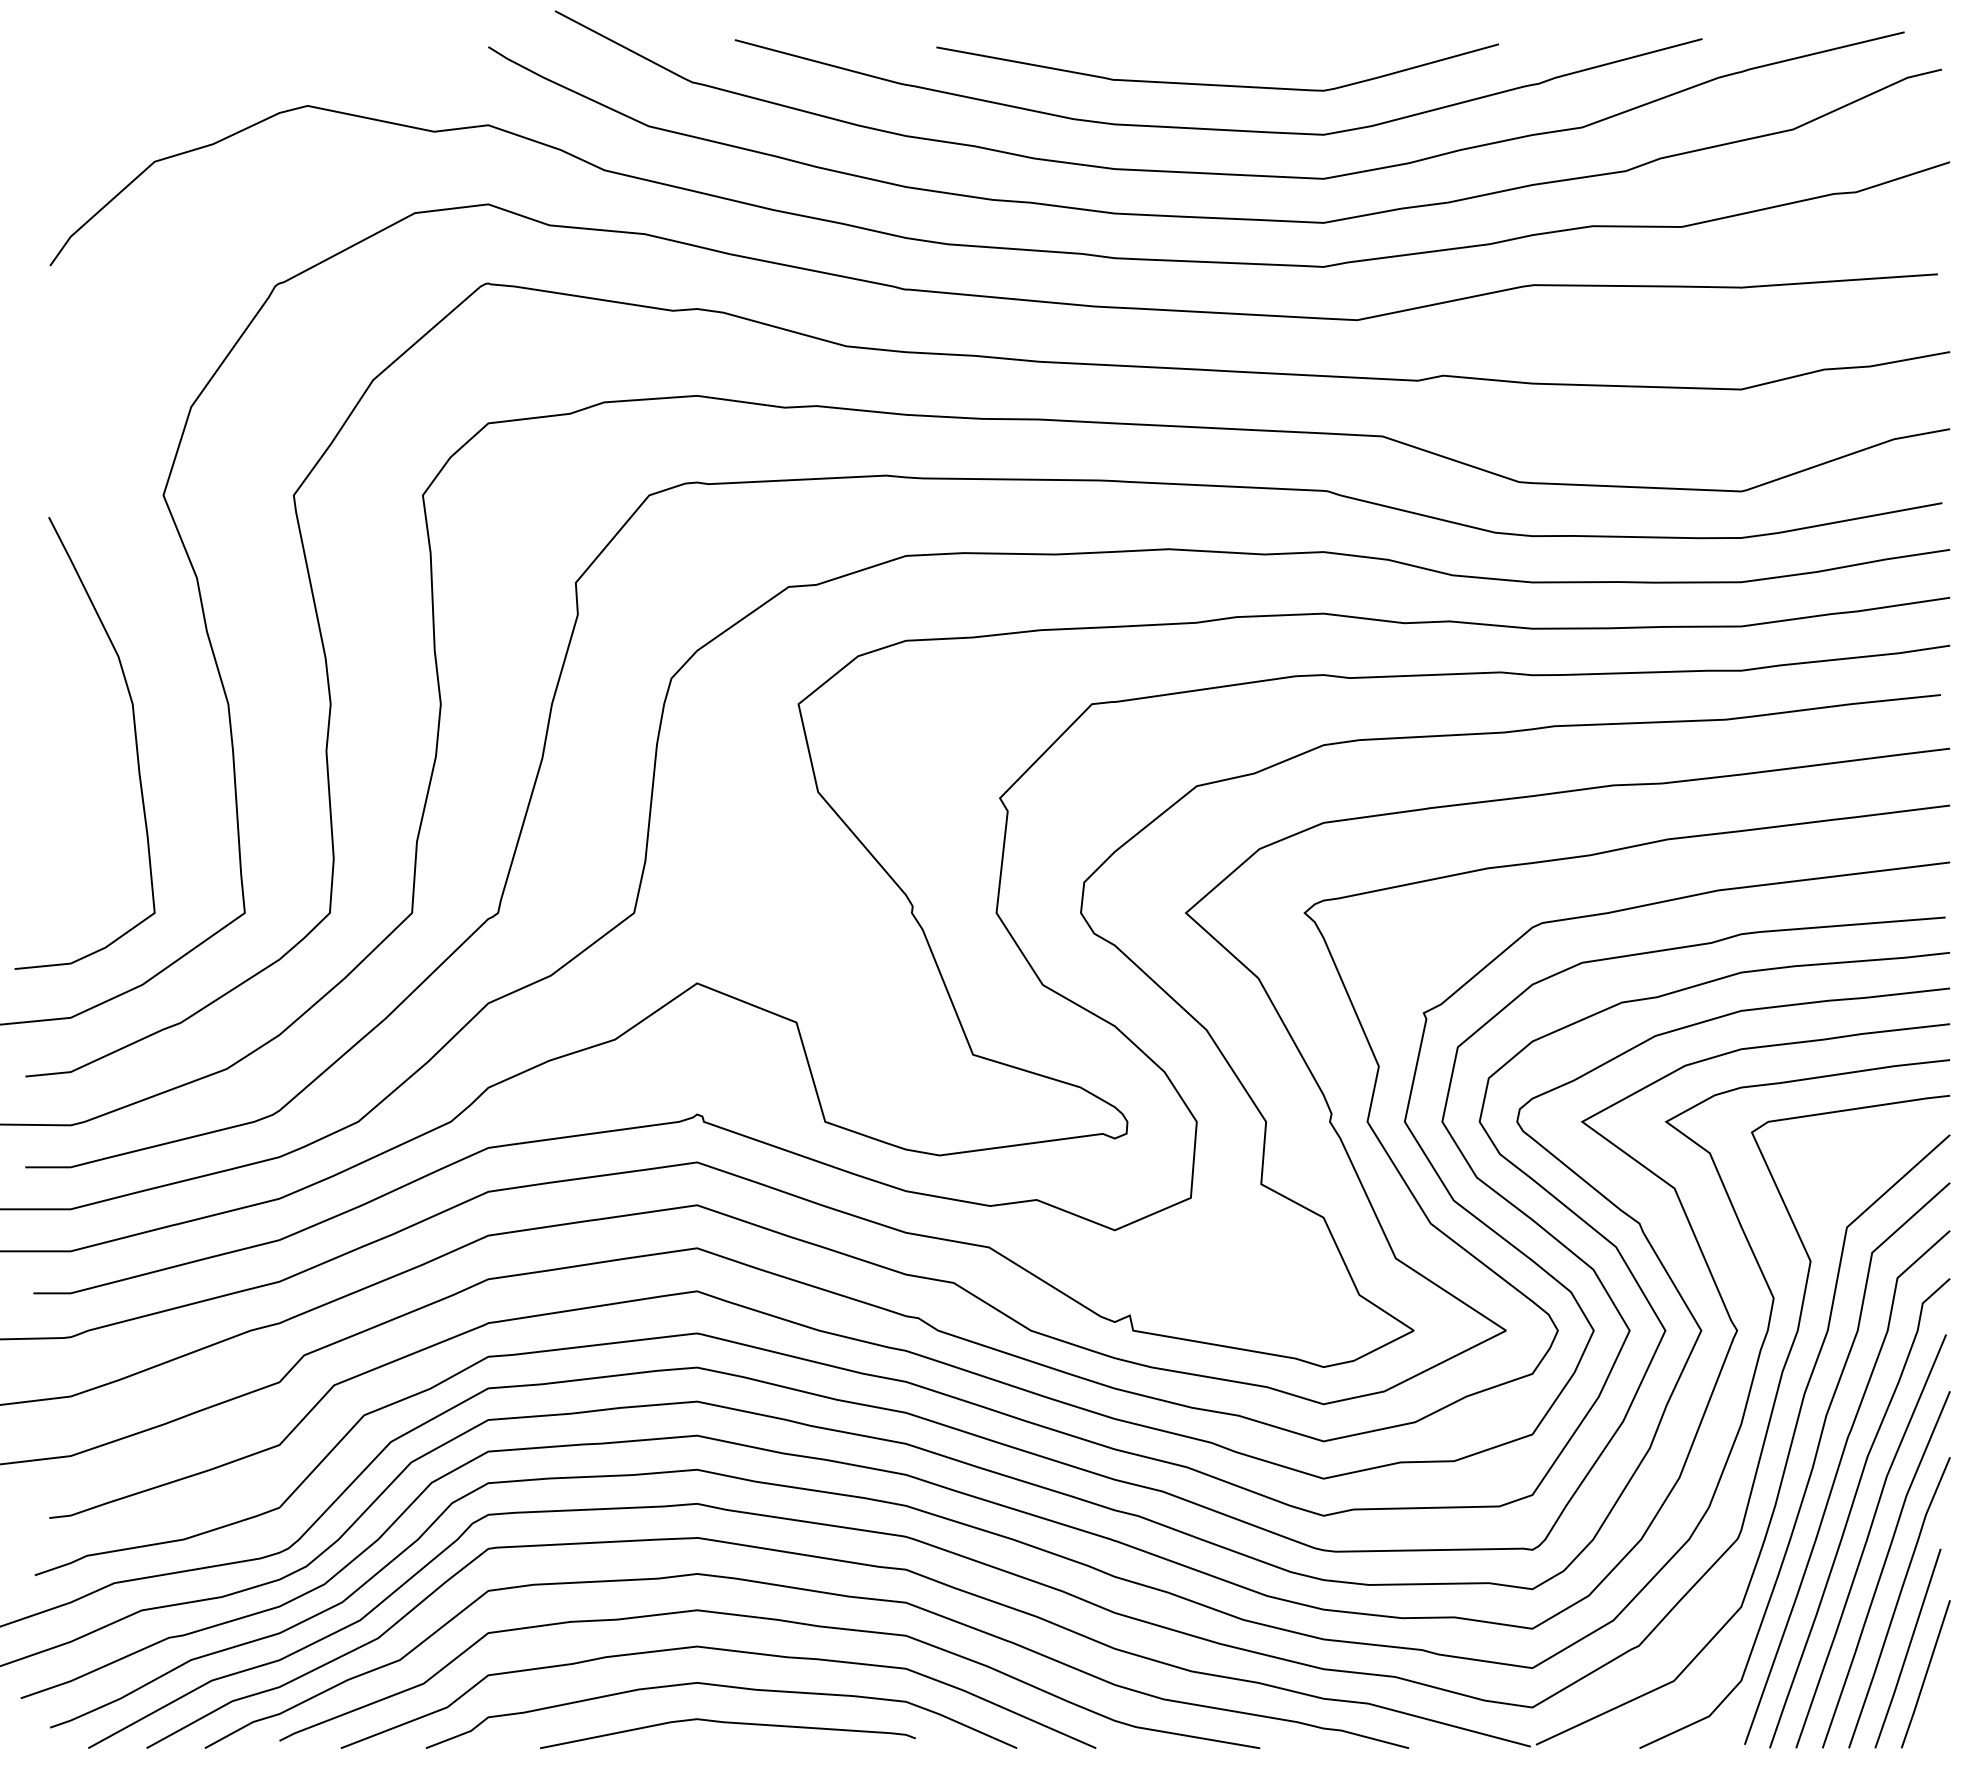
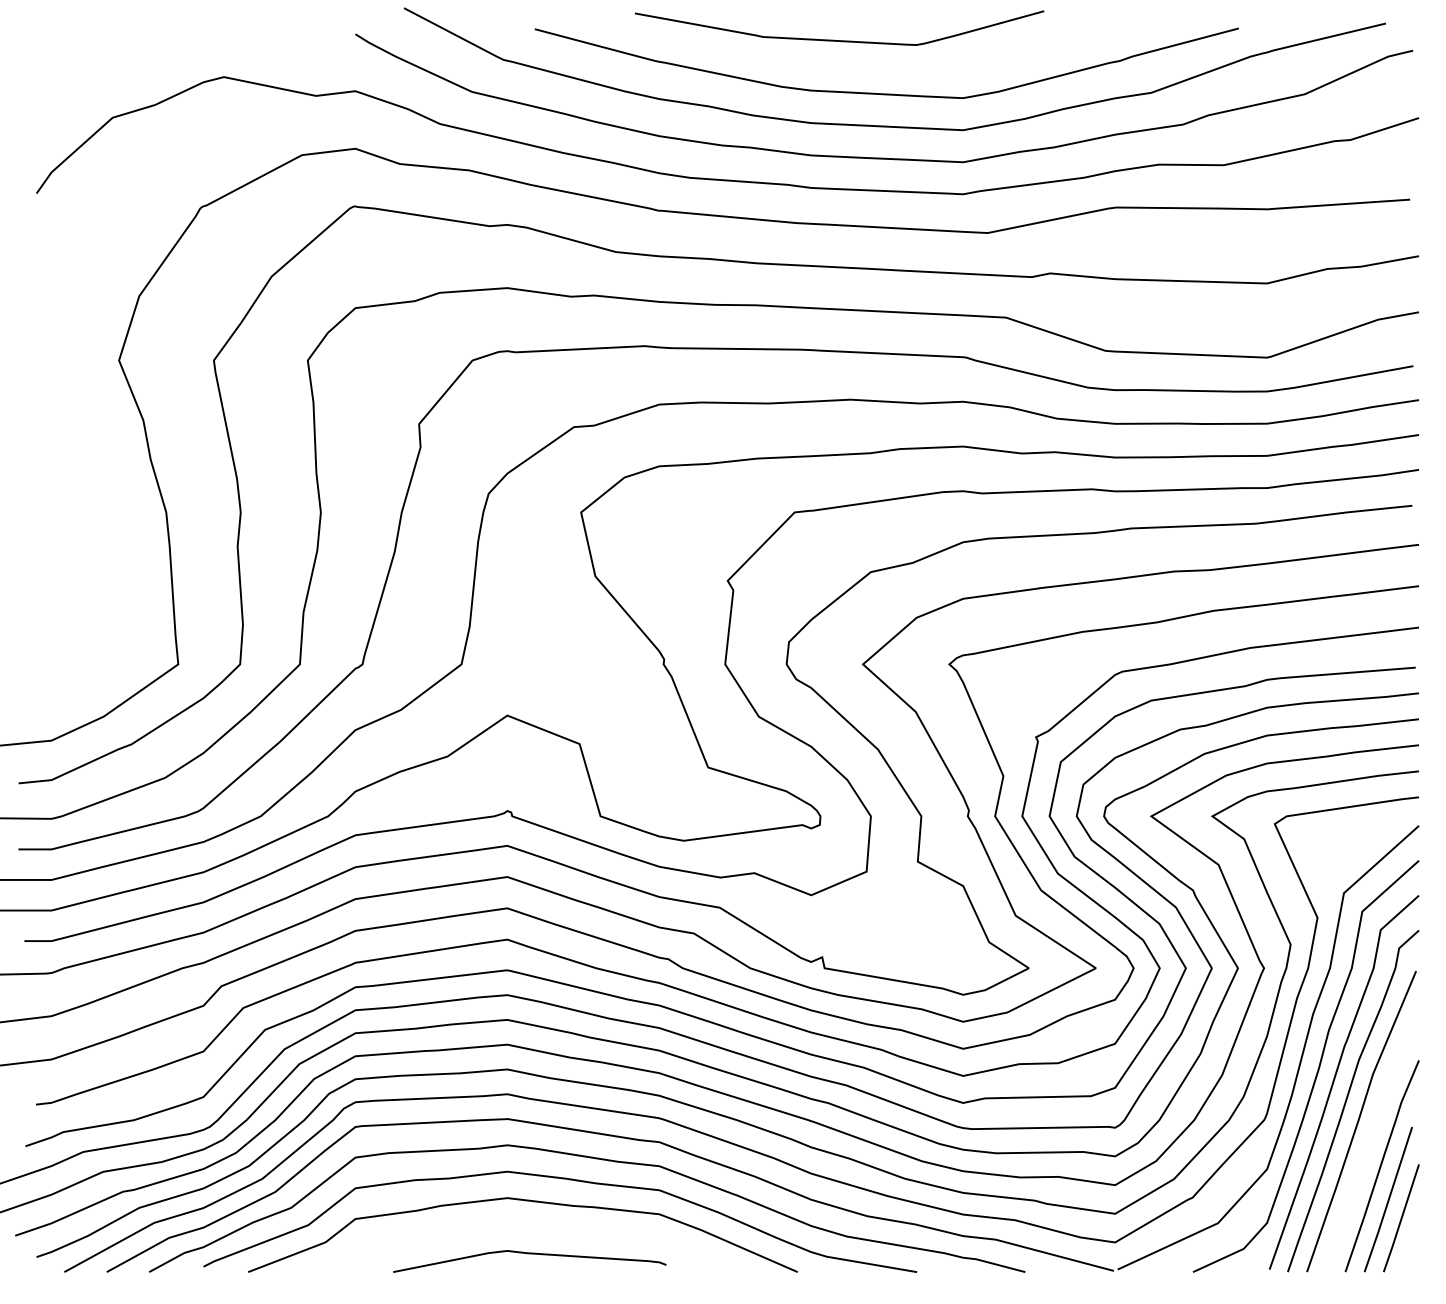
curve: (1217, 84) -> (839, 40), moved
curve: (134, 735) -> (97, 535), removed
curve: (1884, 1567) -> (1371, 1140), removed
curve: (725, 1687) -> (528, 1227), removed

